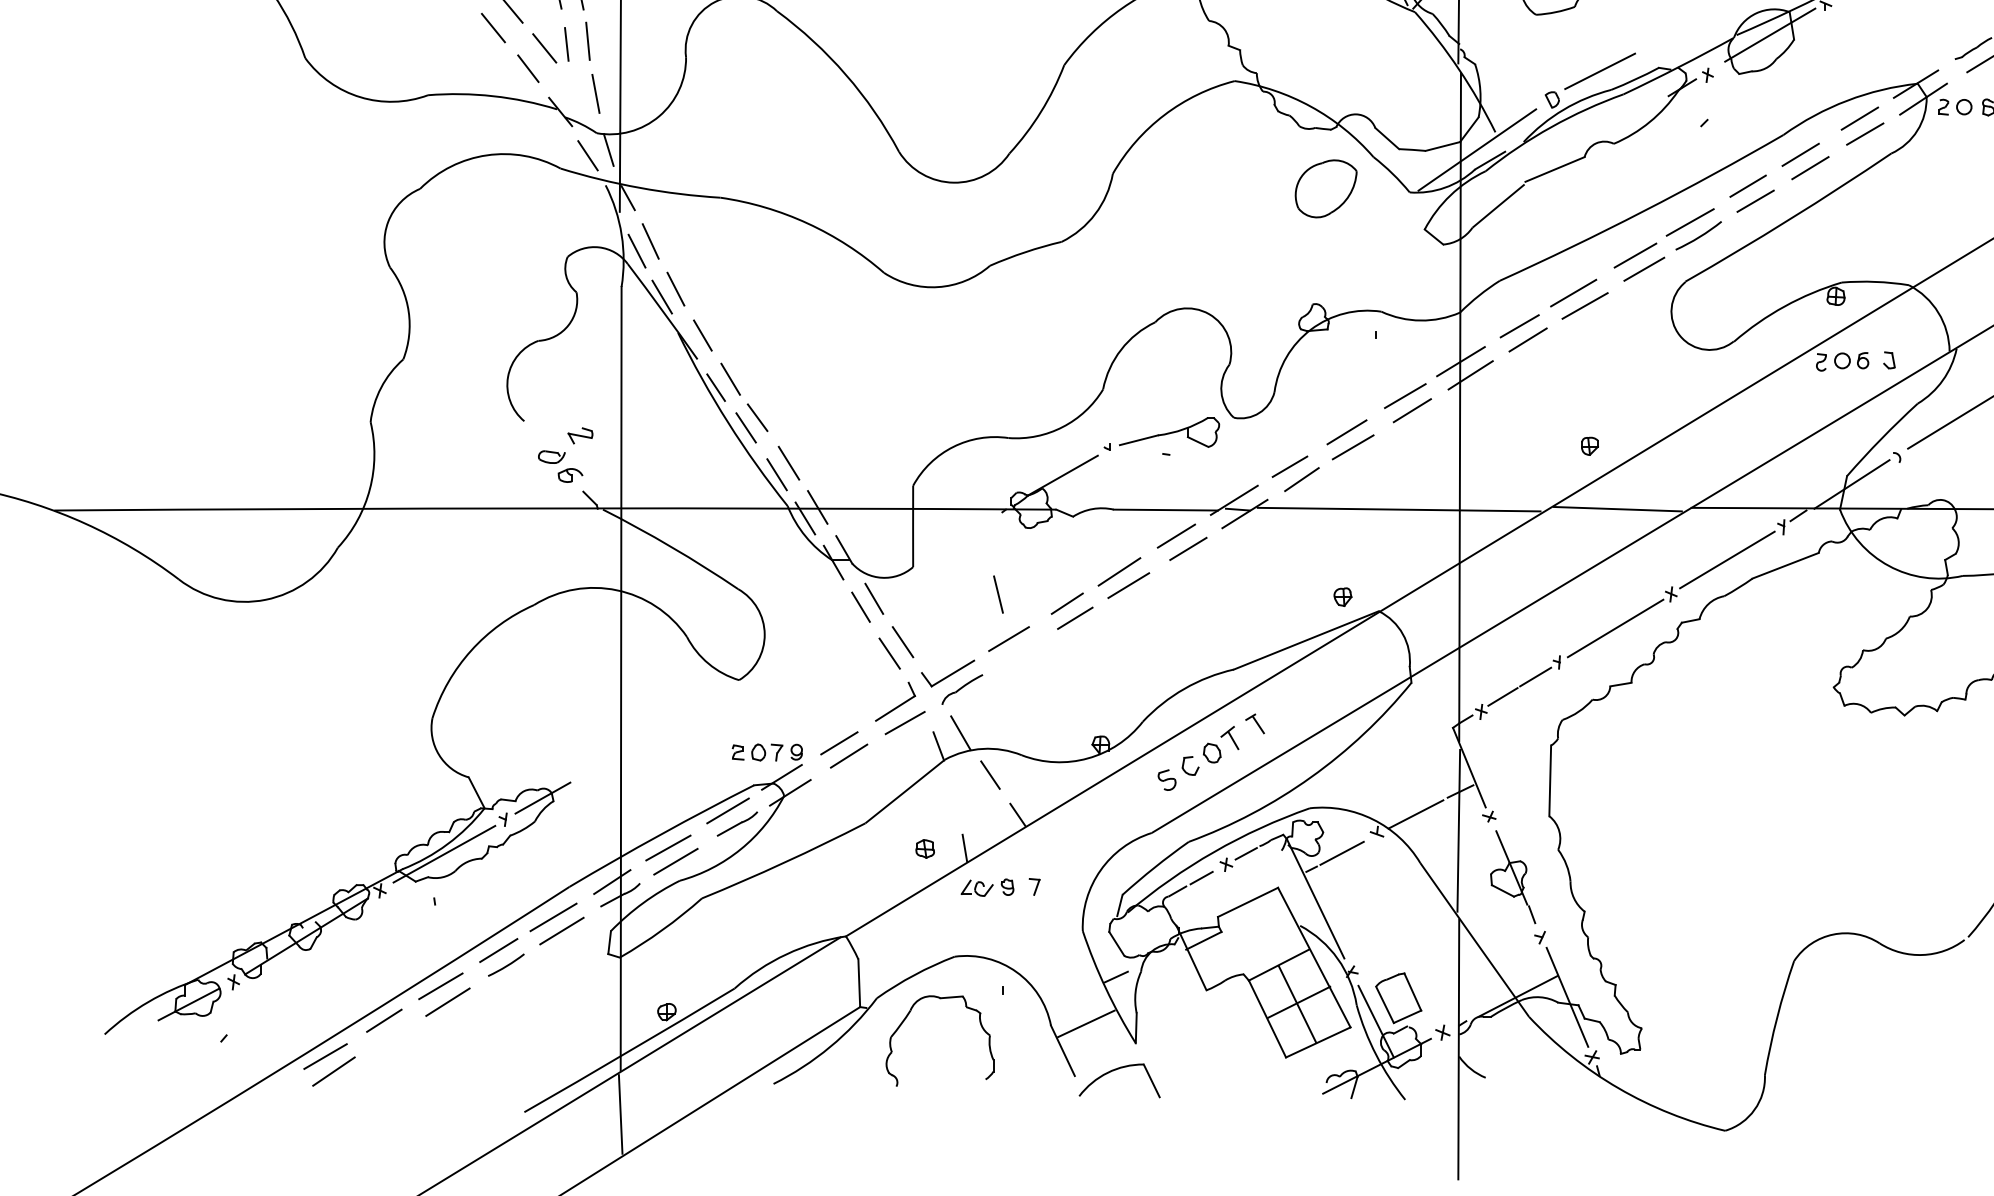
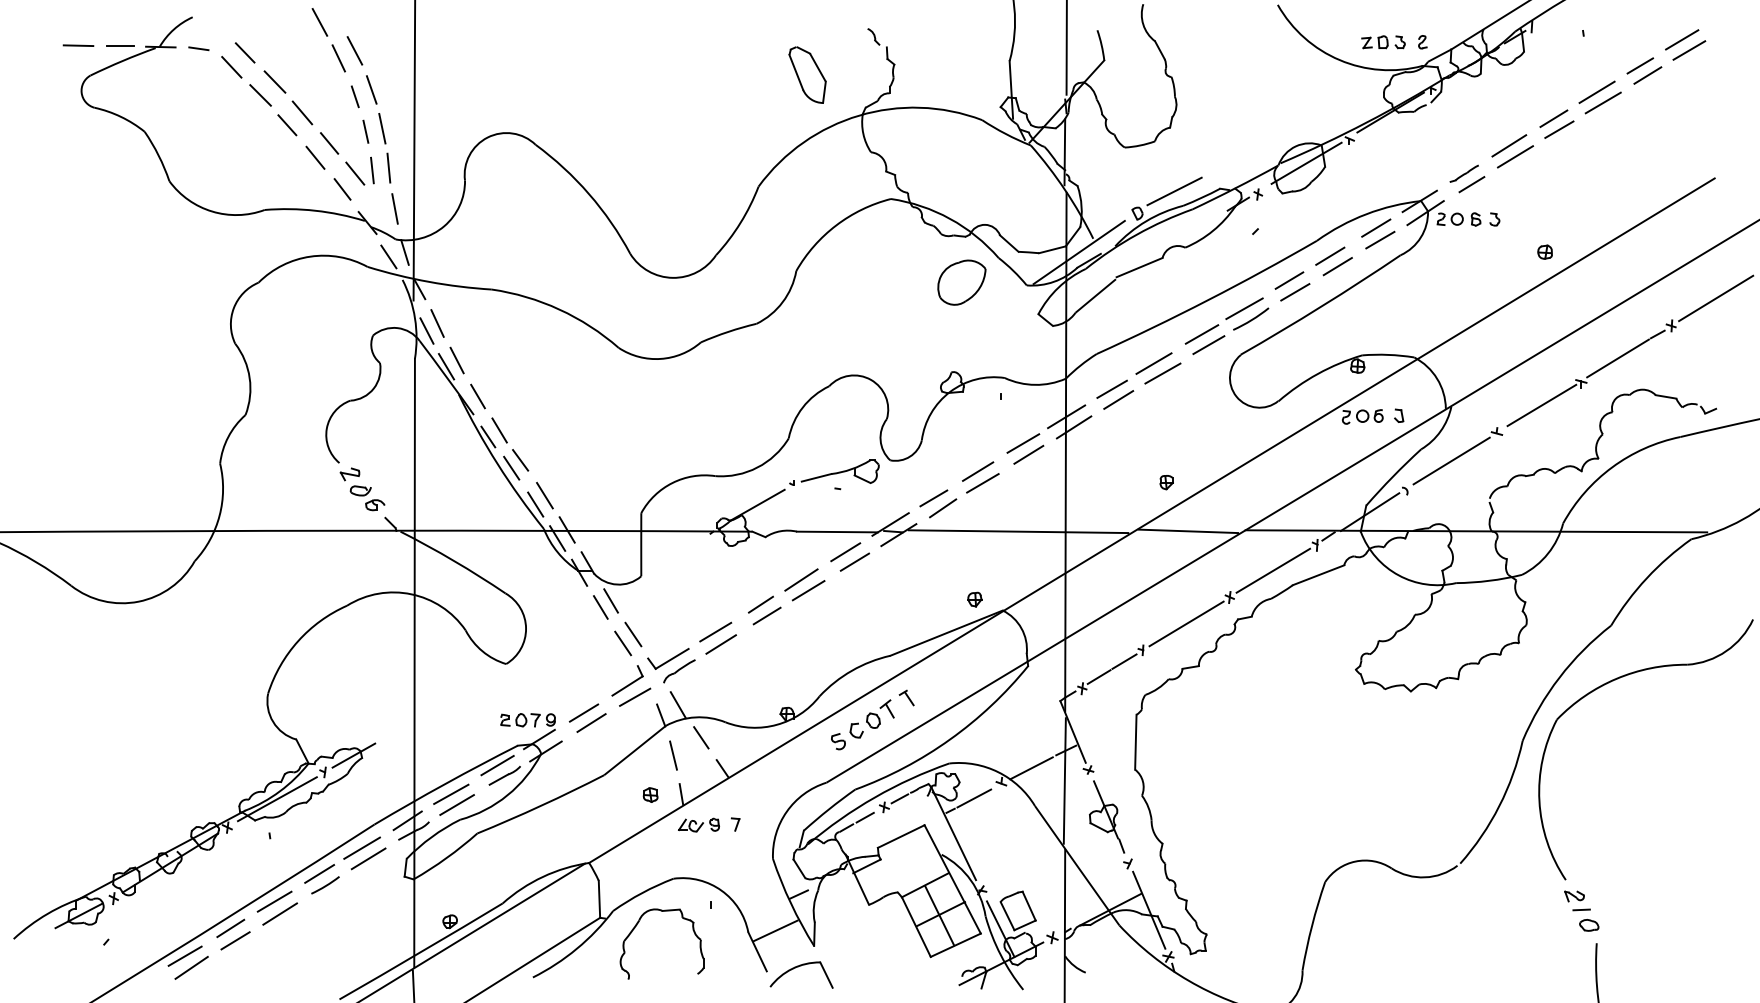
part: (579, 435) -> (349, 474), moved
line: (998, 594) -> (673, 755), moved
line: (1015, 654) -> (720, 644), added
line: (390, 1036) -> (235, 940), added

